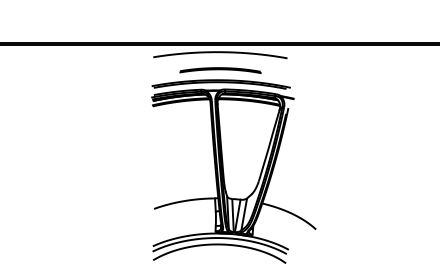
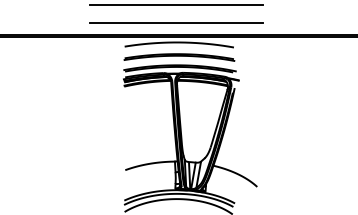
line: (217, 6) -> (176, 5), added
line: (217, 27) -> (176, 22), added
part: (220, 70) -> (179, 57), size x1.67

